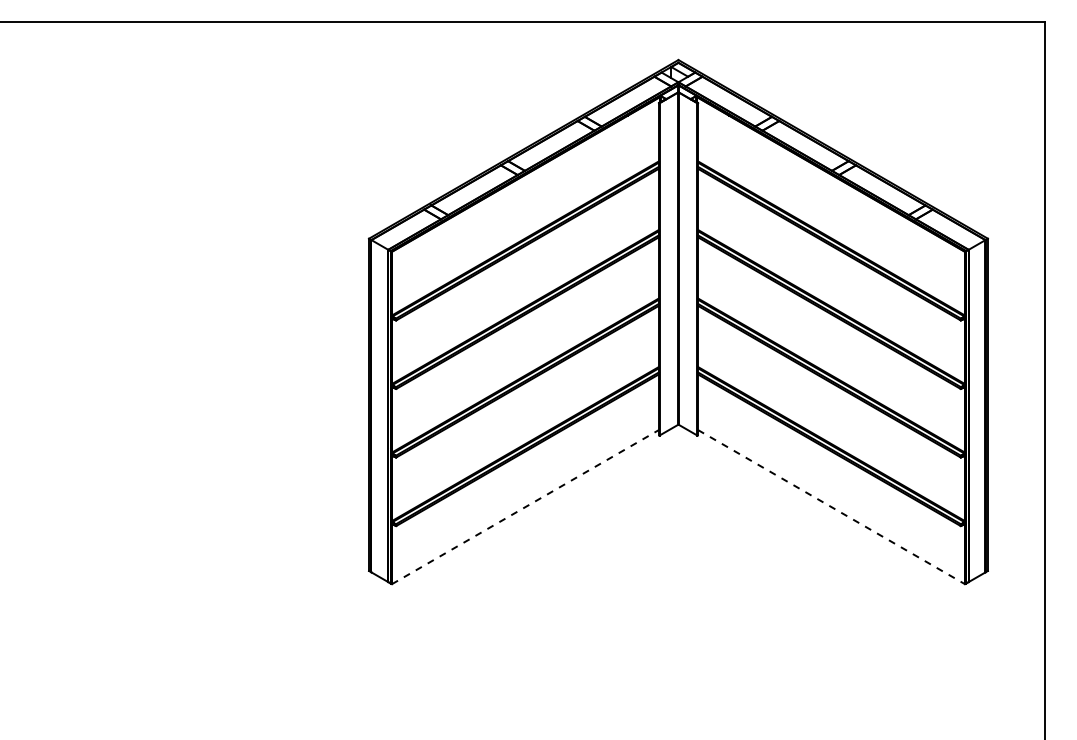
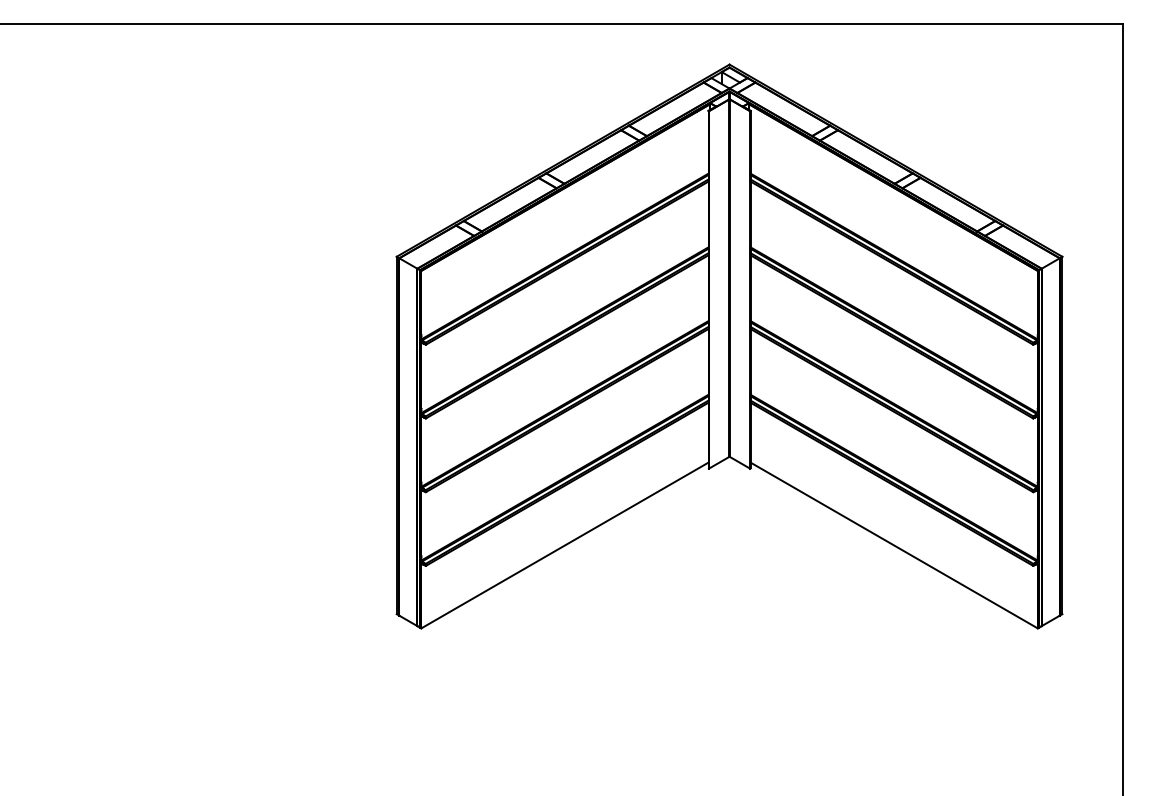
line: (525, 506) -> (565, 544), dashed -> solid
line: (831, 507) -> (894, 545), dashed -> solid

